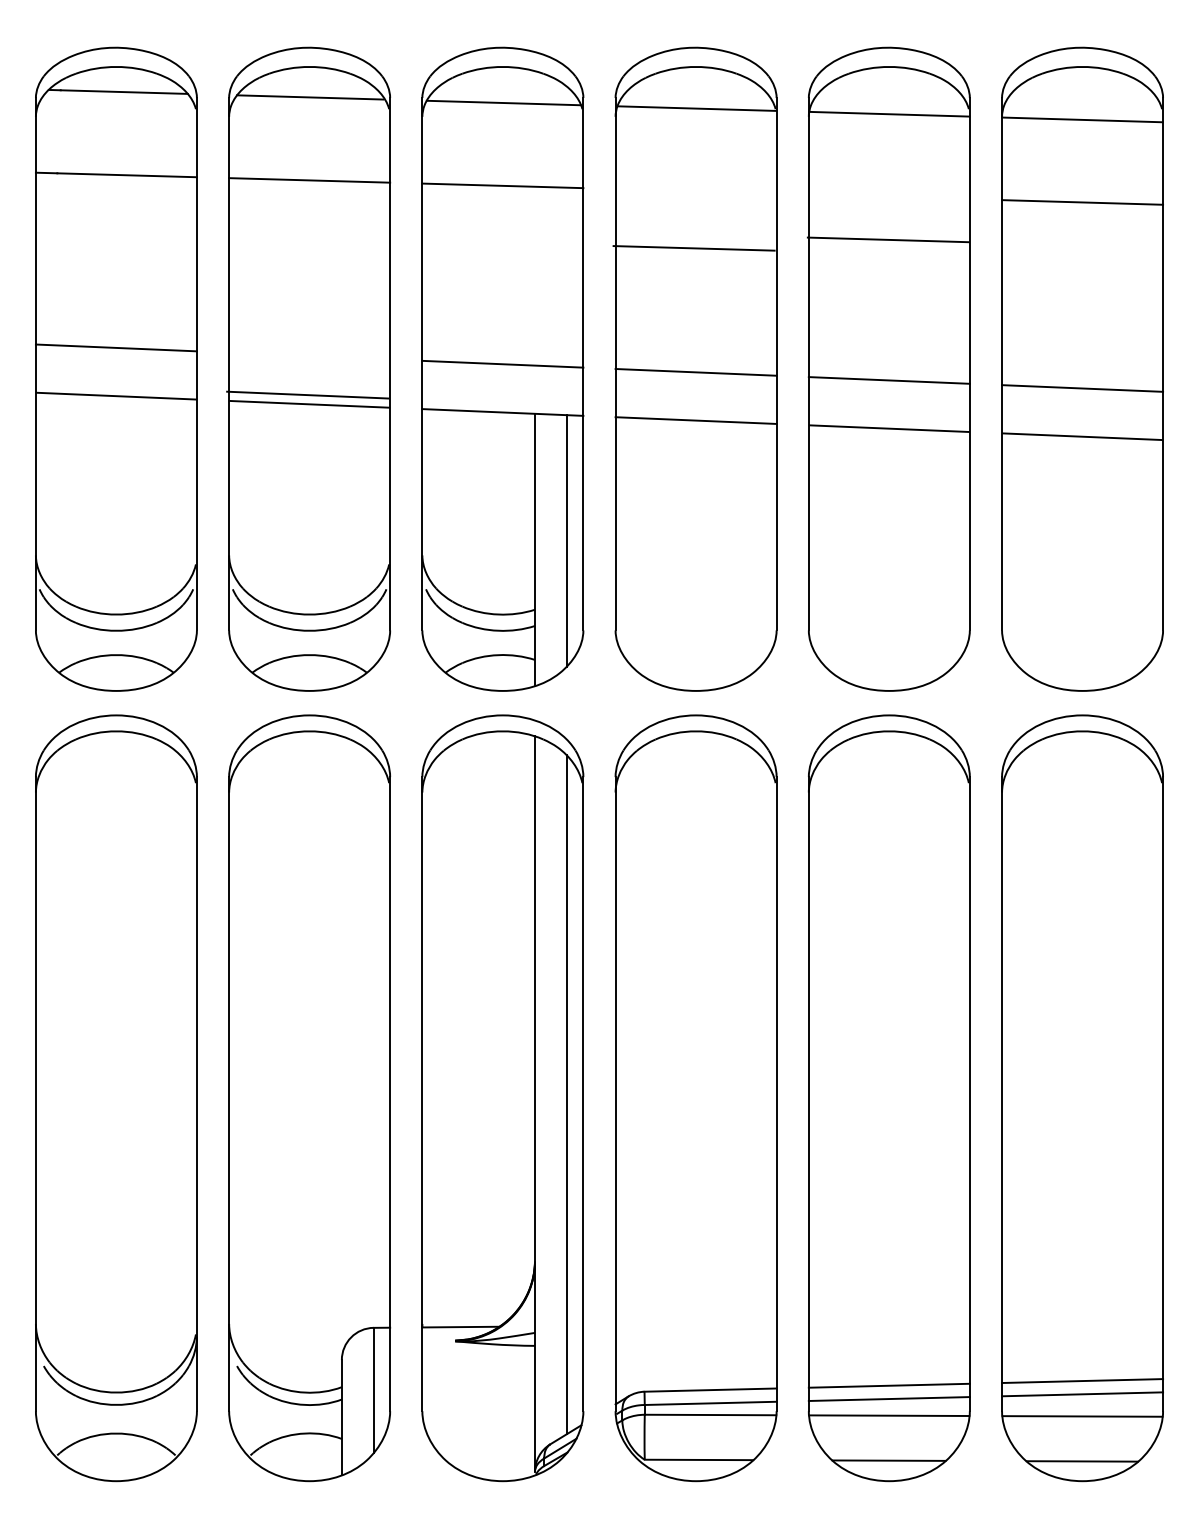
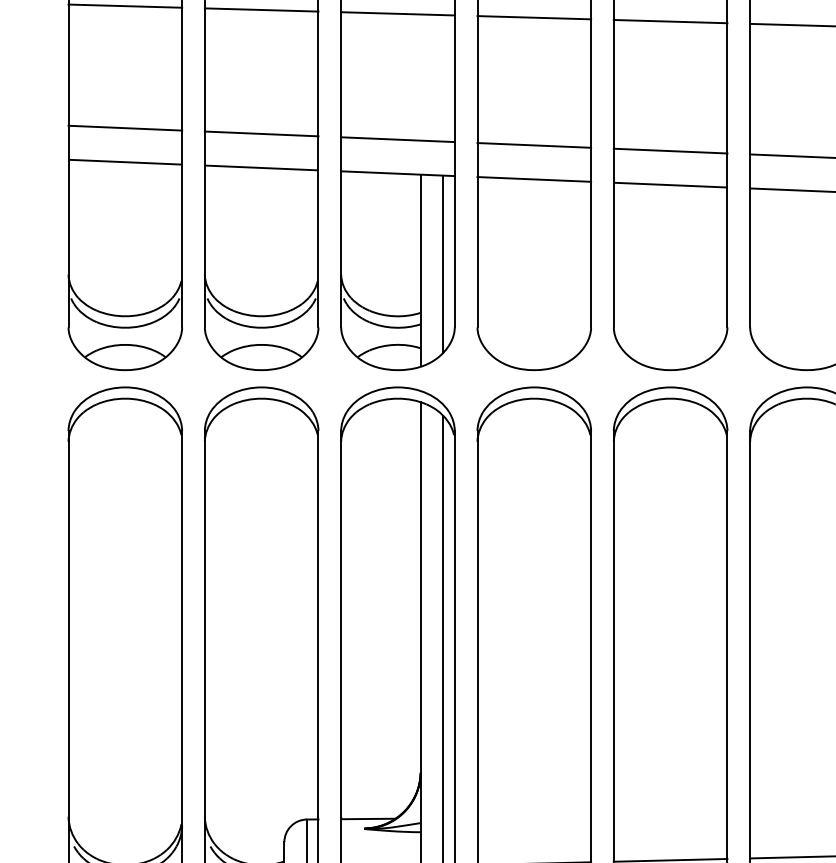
line: (887, 239) -> (670, 21), moved
line: (693, 248) -> (533, 17), moved
line: (307, 394) -> (261, 133), moved

